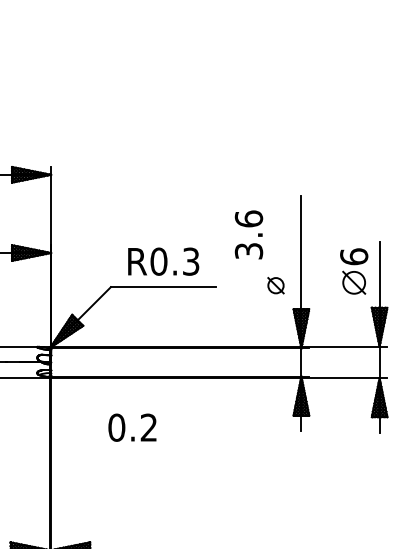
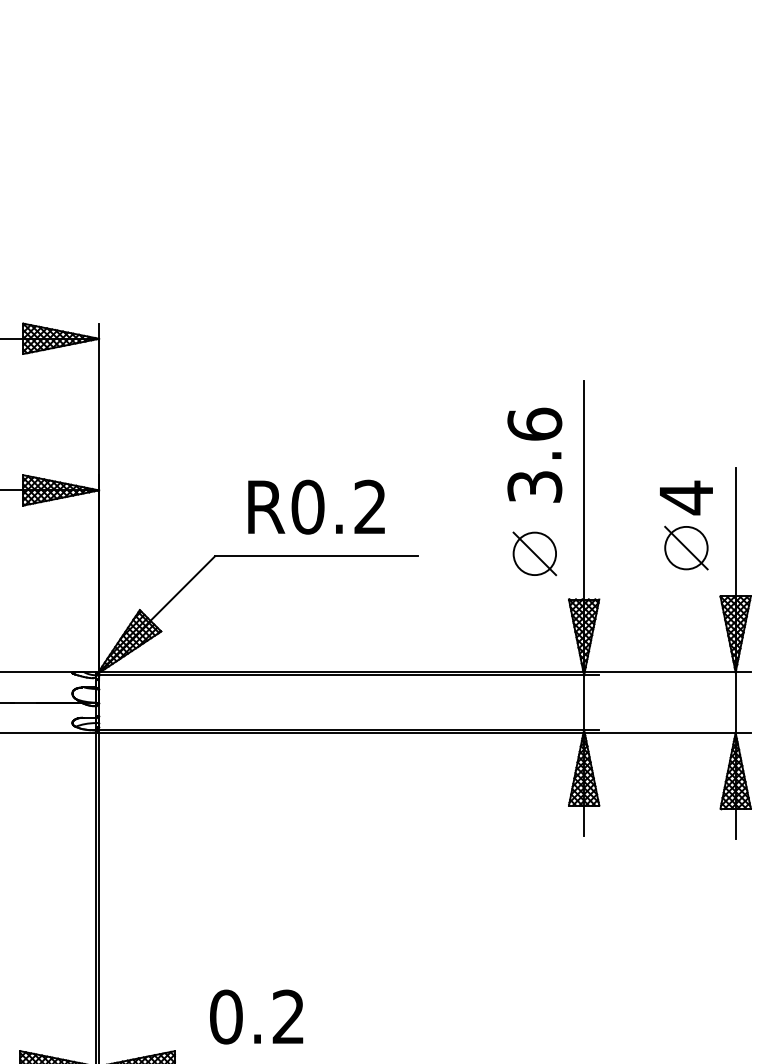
text: (248, 234) -> (533, 454), moved
text: (354, 256) -> (687, 497), 6 -> 4
text: (191, 261) -> (371, 506), R0.3 -> R0.2
part: (275, 285) -> (533, 553), size x1.43
text: (132, 427) -> (256, 1016), moved

